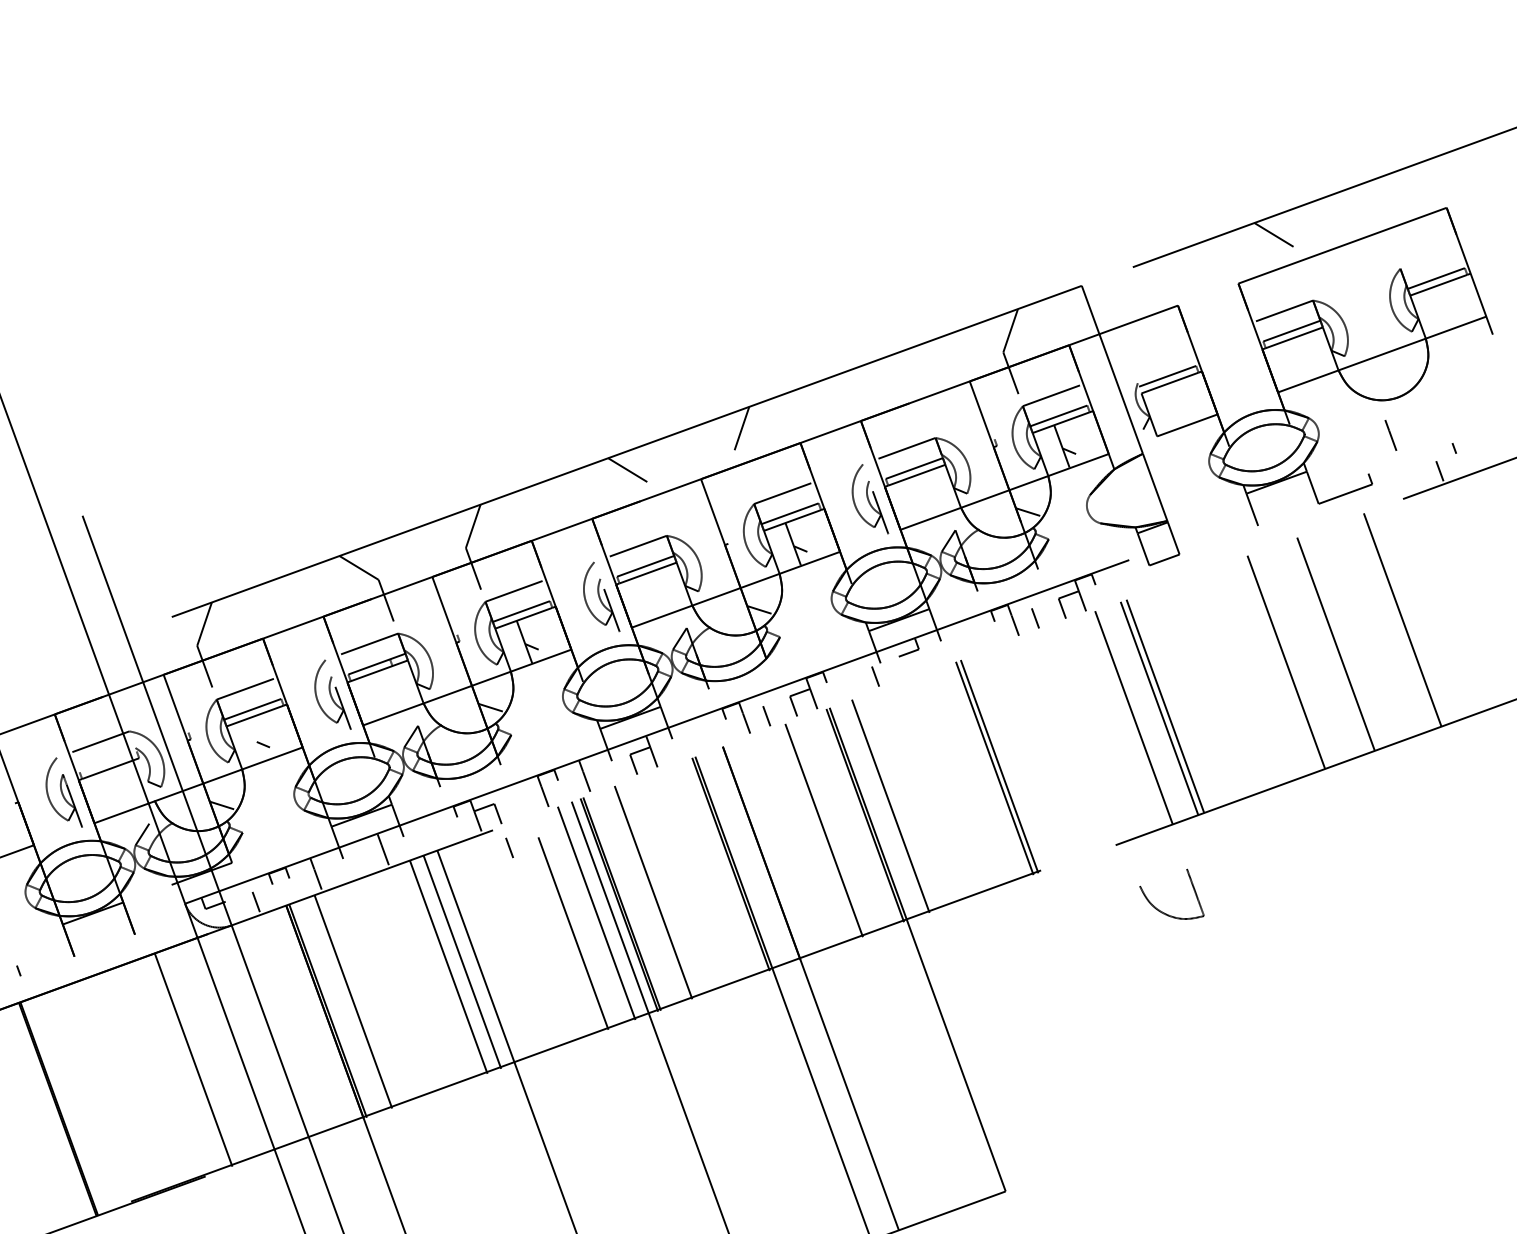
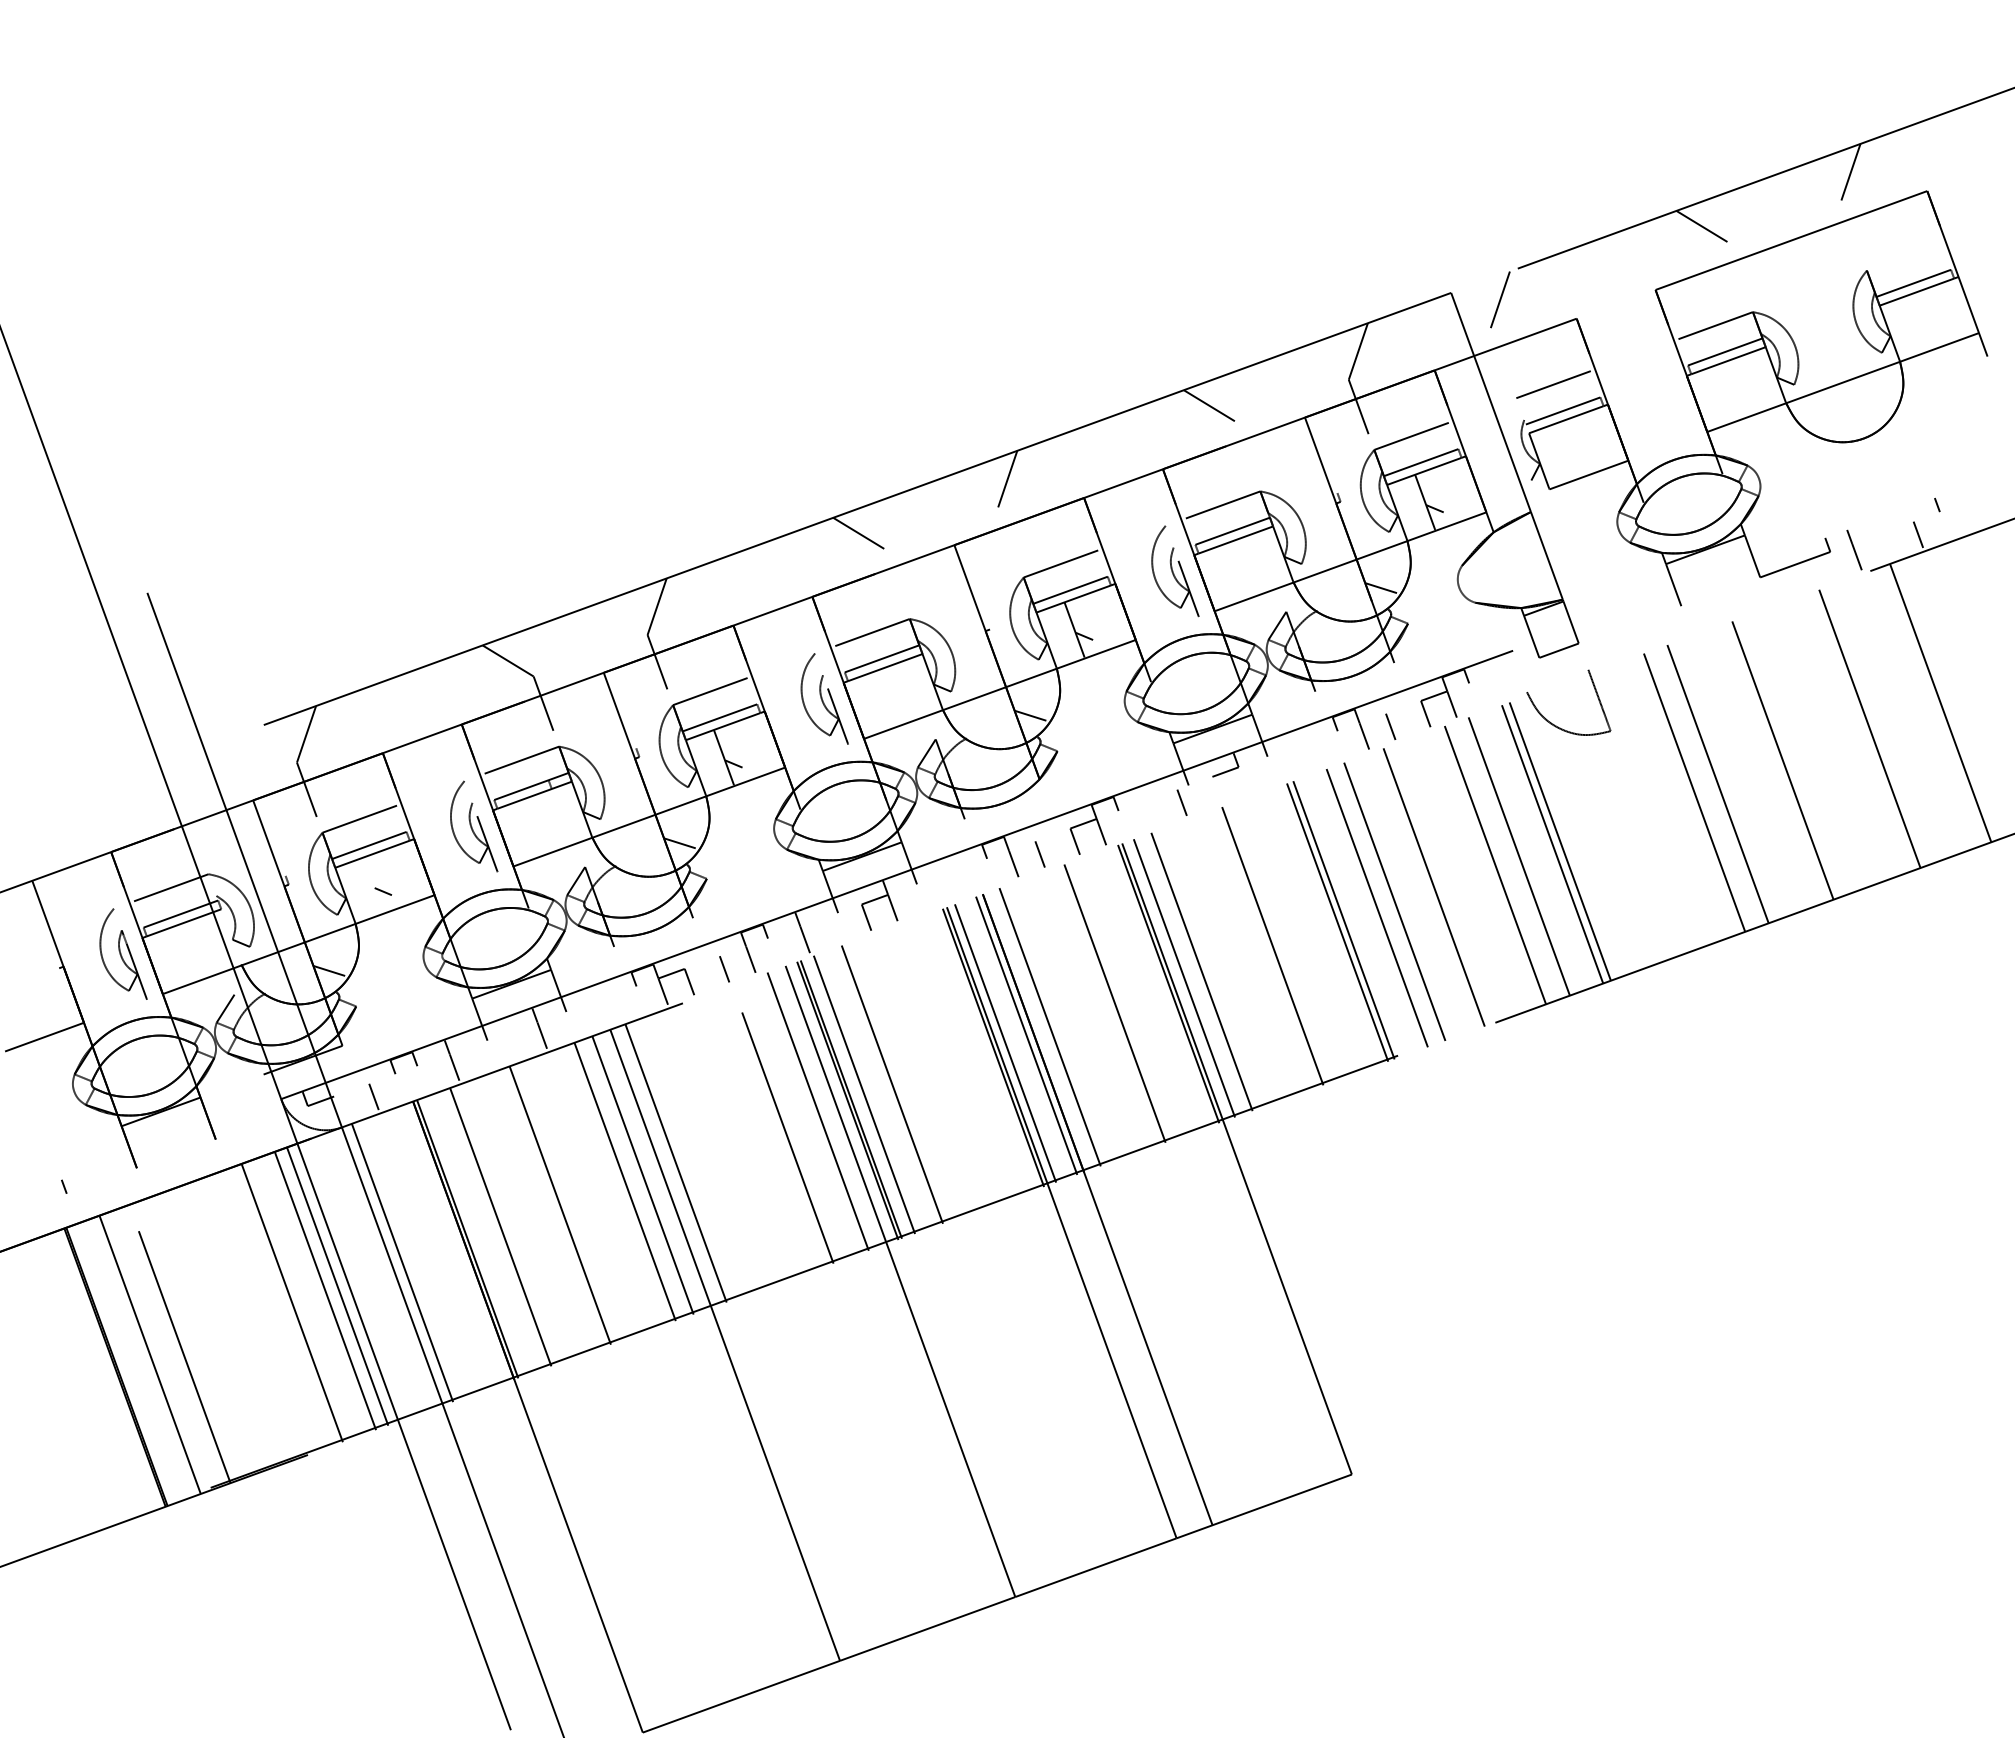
line: (1387, 192) -> (1850, 171), added
line: (1118, 290) -> (1499, 299), added
line: (1160, 356) -> (1553, 384), added
line: (895, 372) -> (1208, 405), added
line: (1390, 434) -> (1854, 549), moved
line: (1456, 599) -> (1940, 702), added
line: (1268, 668) -> (1694, 792), added
line: (1115, 724) -> (1495, 865), added
line: (1068, 741) -> (1433, 887), added
line: (1038, 752) -> (1394, 901), added
line: (1024, 757) -> (1376, 908), added
line: (107, 761) -> (180, 913), added
line: (944, 786) -> (1272, 946), added
line: (877, 811) -> (1184, 978), added
line: (509, 848) -> (724, 969), moved
line: (773, 848) -> (1049, 1027), added
line: (756, 854) -> (1026, 1035), added
line: (740, 861) -> (1005, 1043), added
line: (632, 900) -> (864, 1094), added
part: (1160, 910) -> (1553, 723), moved
line: (487, 953) -> (675, 1163), added
line: (398, 985) -> (559, 1205), added
line: (278, 1028) -> (402, 1262), added
line: (228, 1047) -> (337, 1286), added
line: (219, 1050) -> (325, 1290), added
line: (84, 1099) -> (149, 1354), added
line: (111, 1101) -> (184, 1357), added

